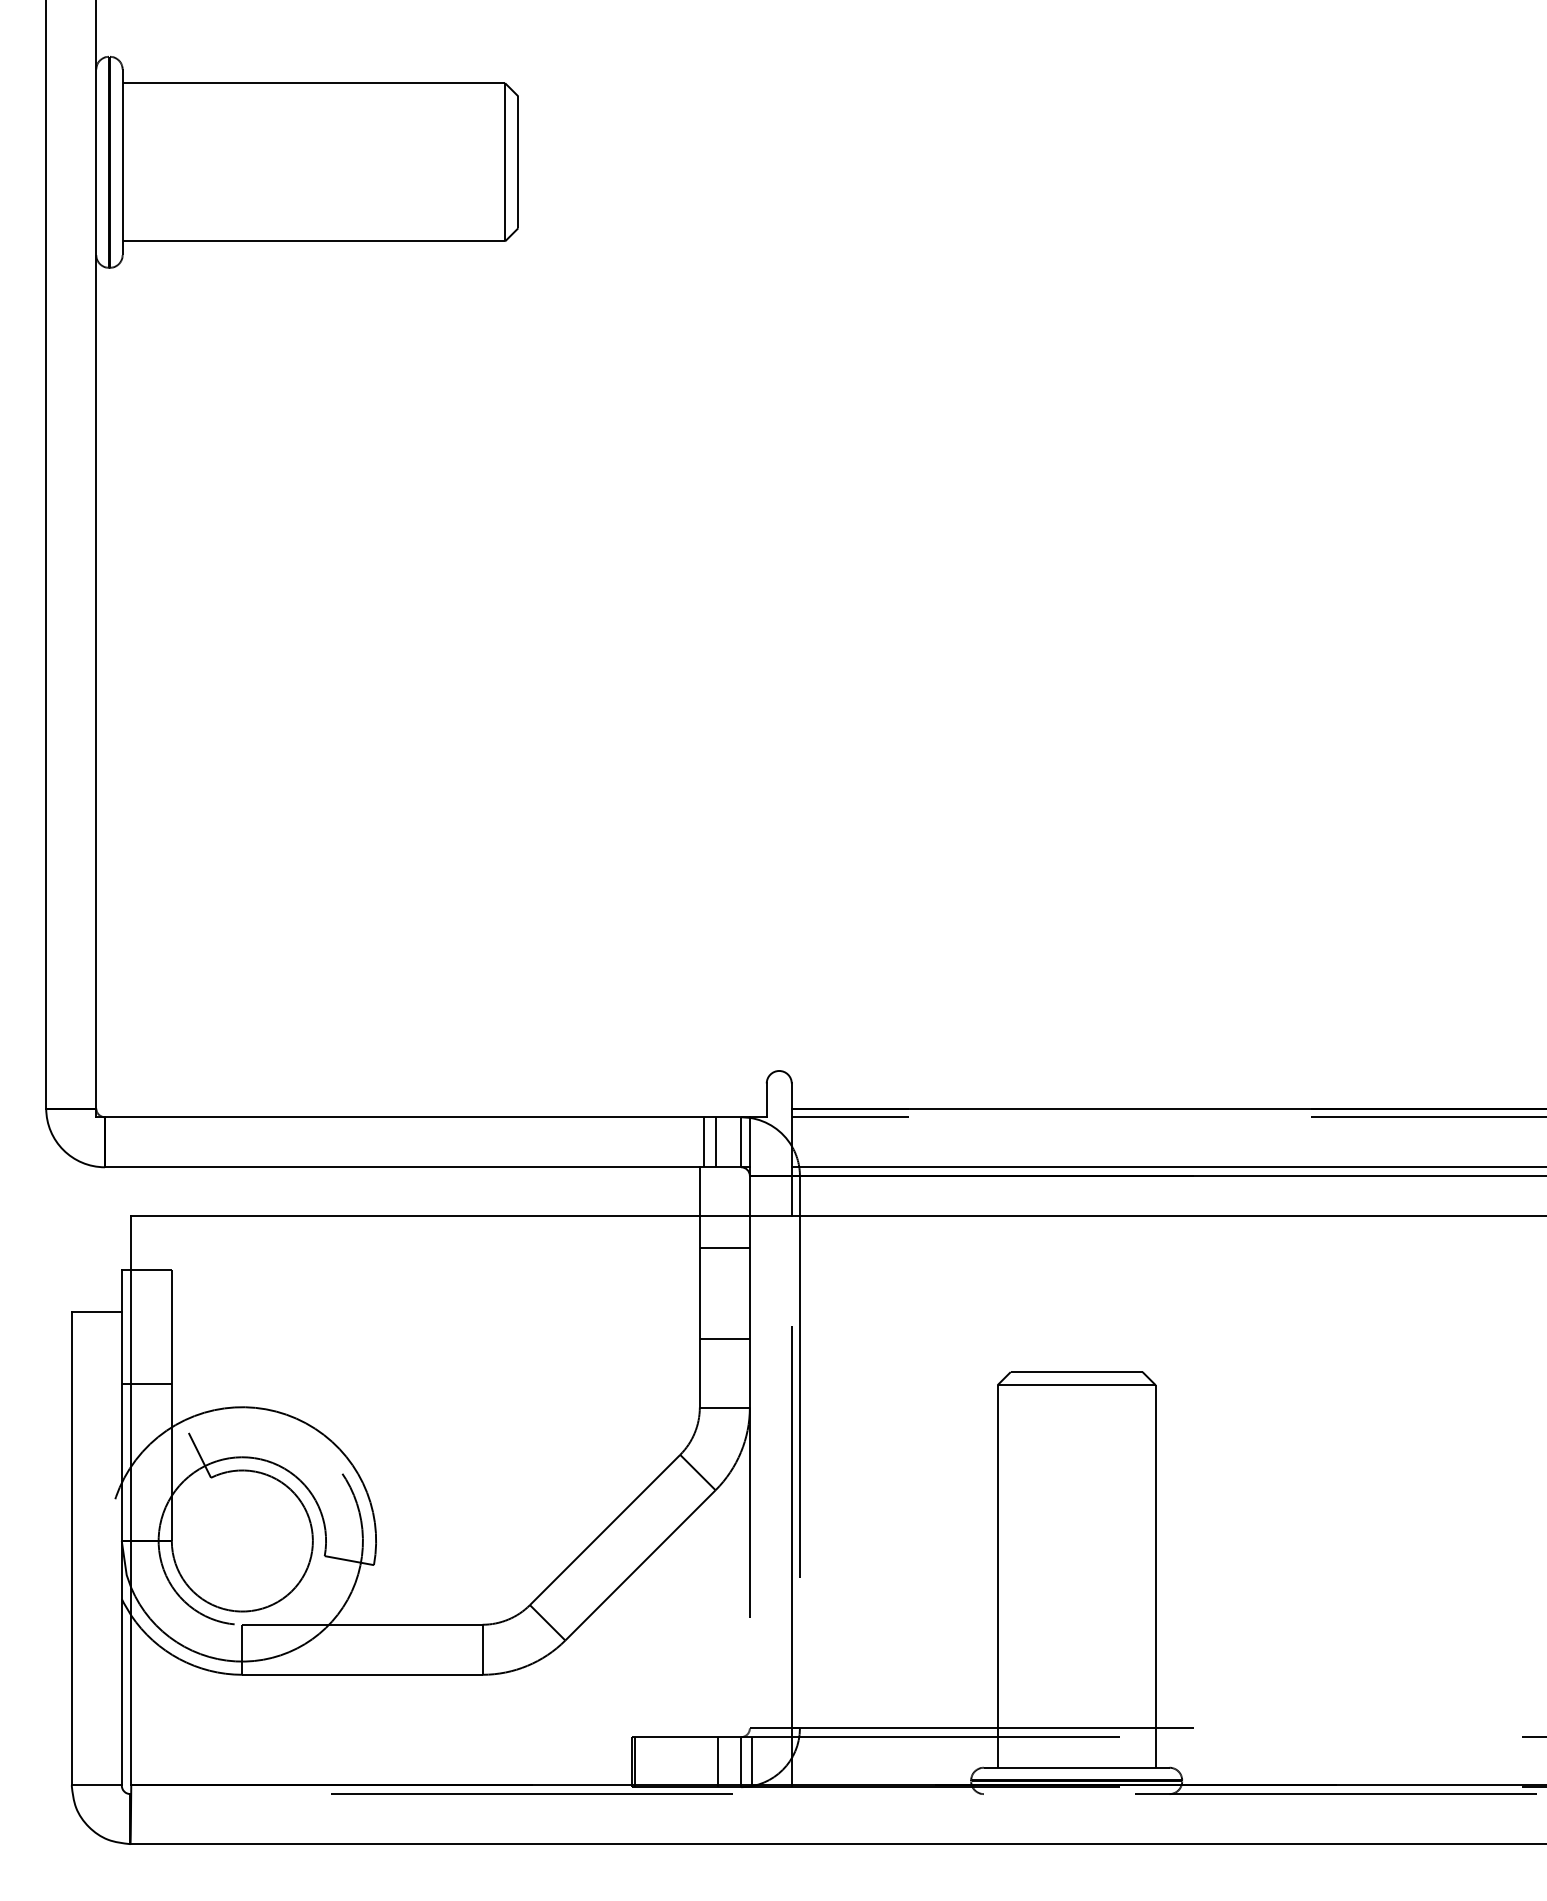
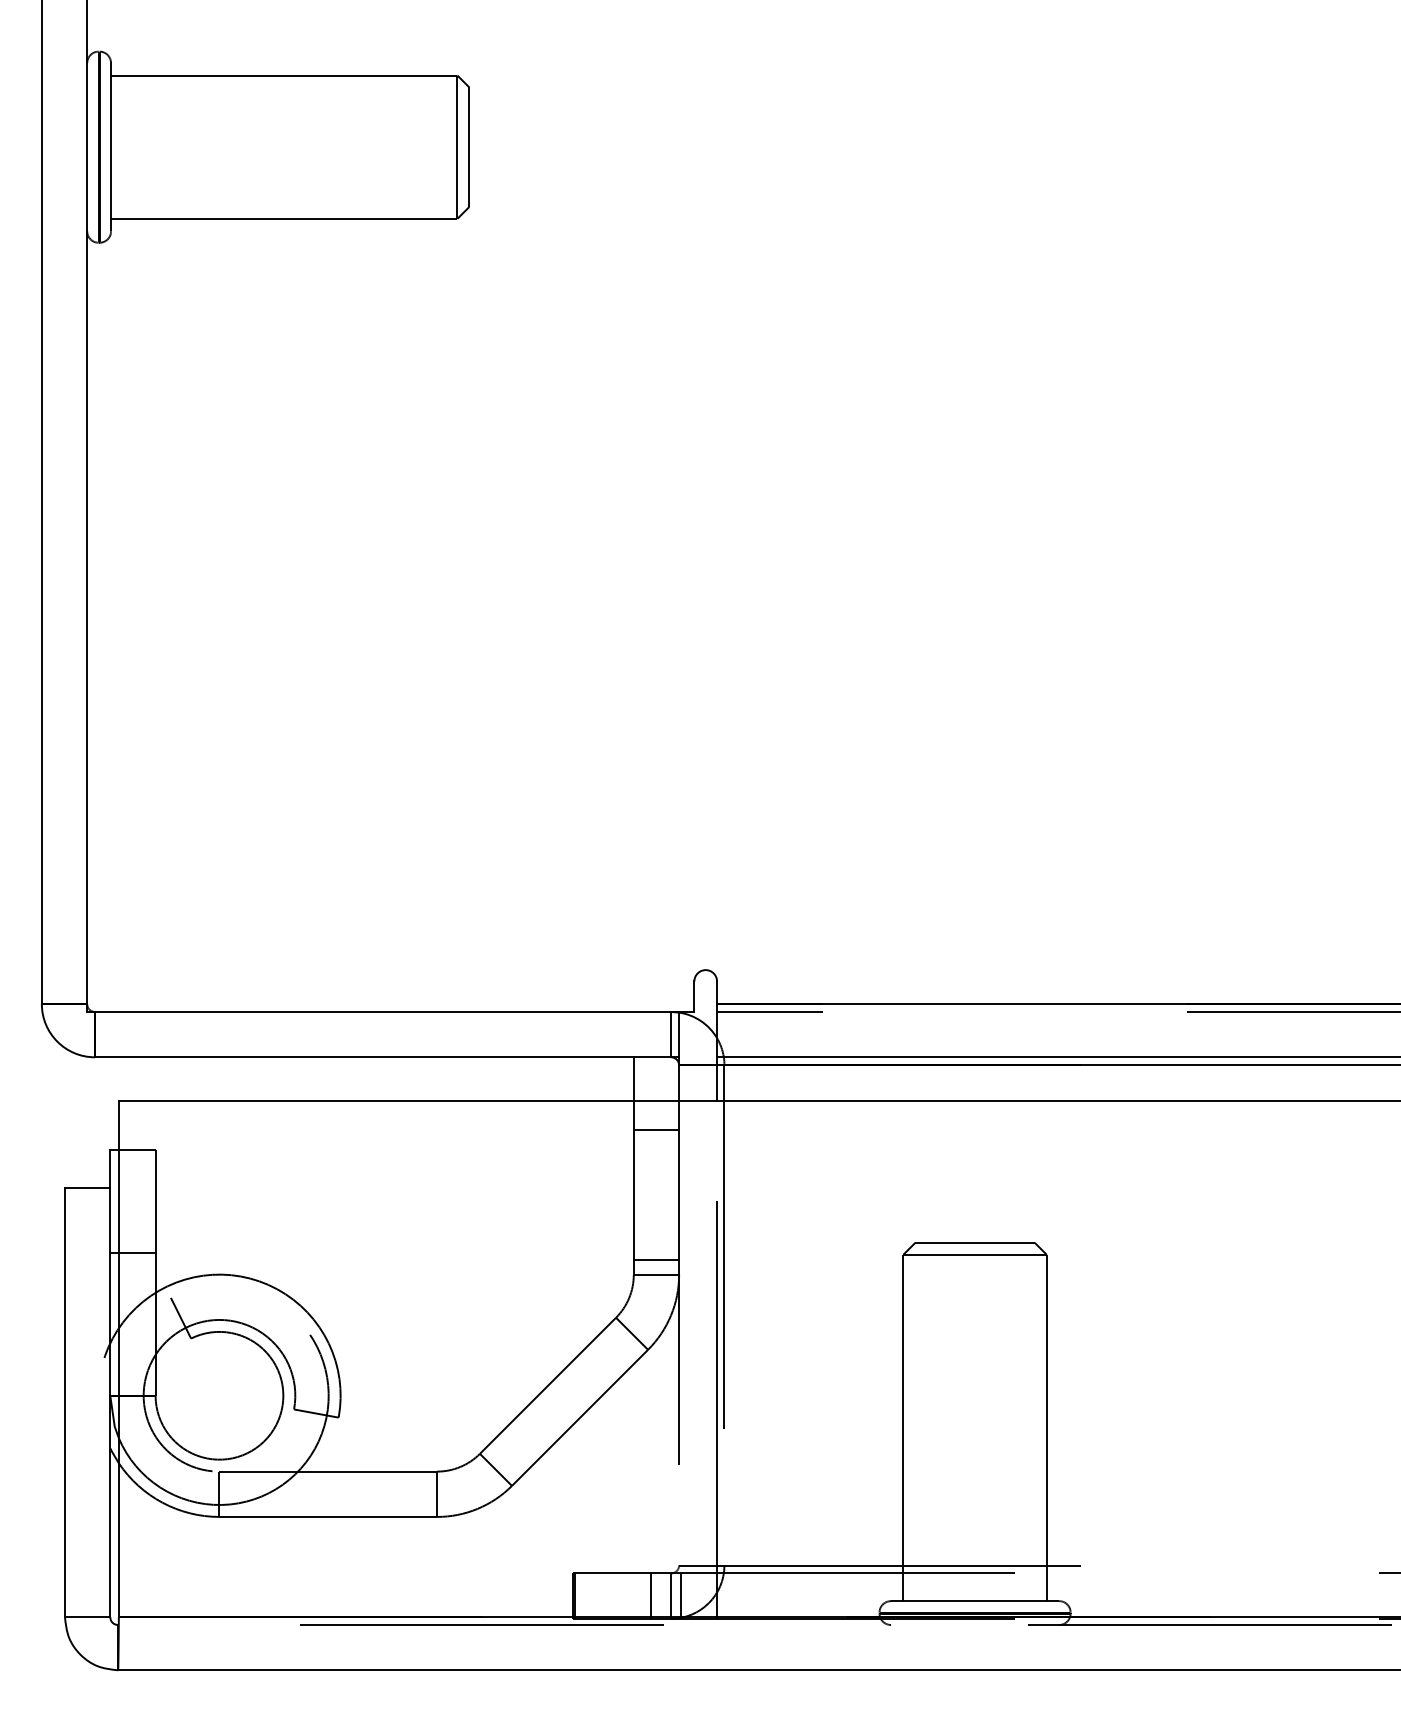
line: (703, 1142) -> (637, 1034), removed
line: (716, 1142) -> (648, 1034), removed
line: (724, 1338) -> (656, 1259), moved

